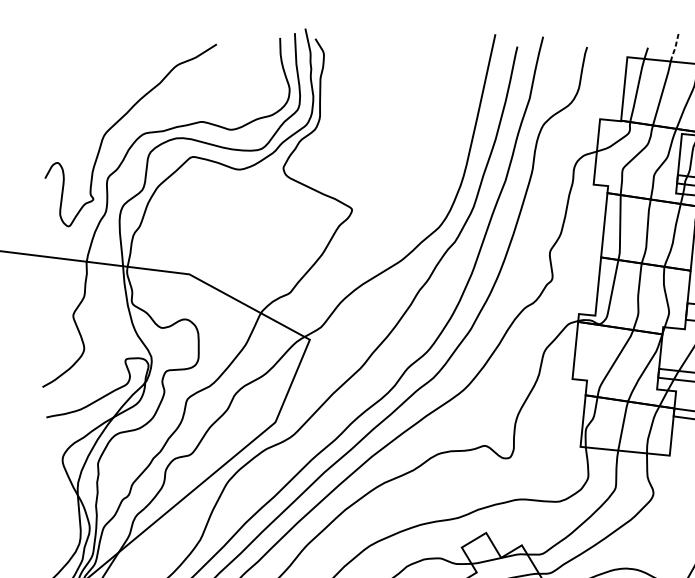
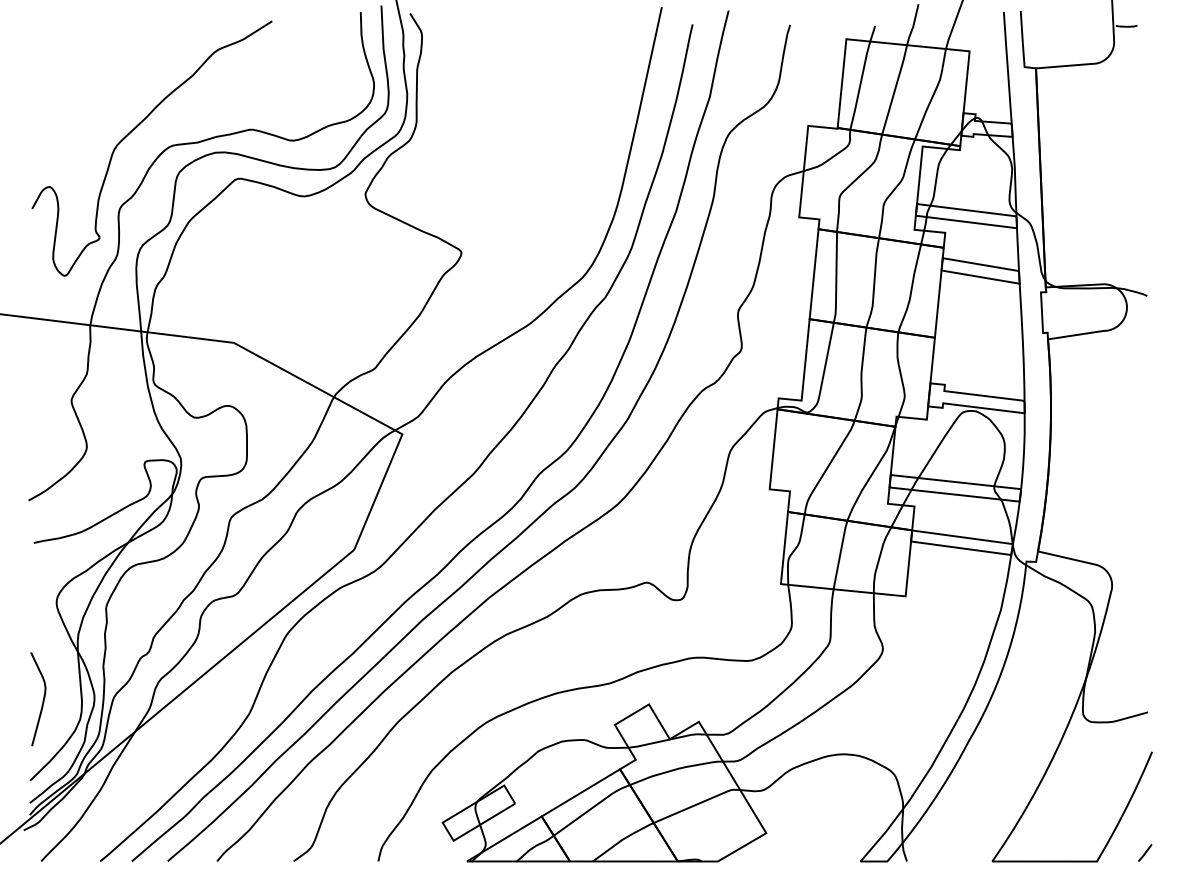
line: (675, 47) -> (913, 25), dashed -> solid
curve: (52, 530) -> (42, 700), added

